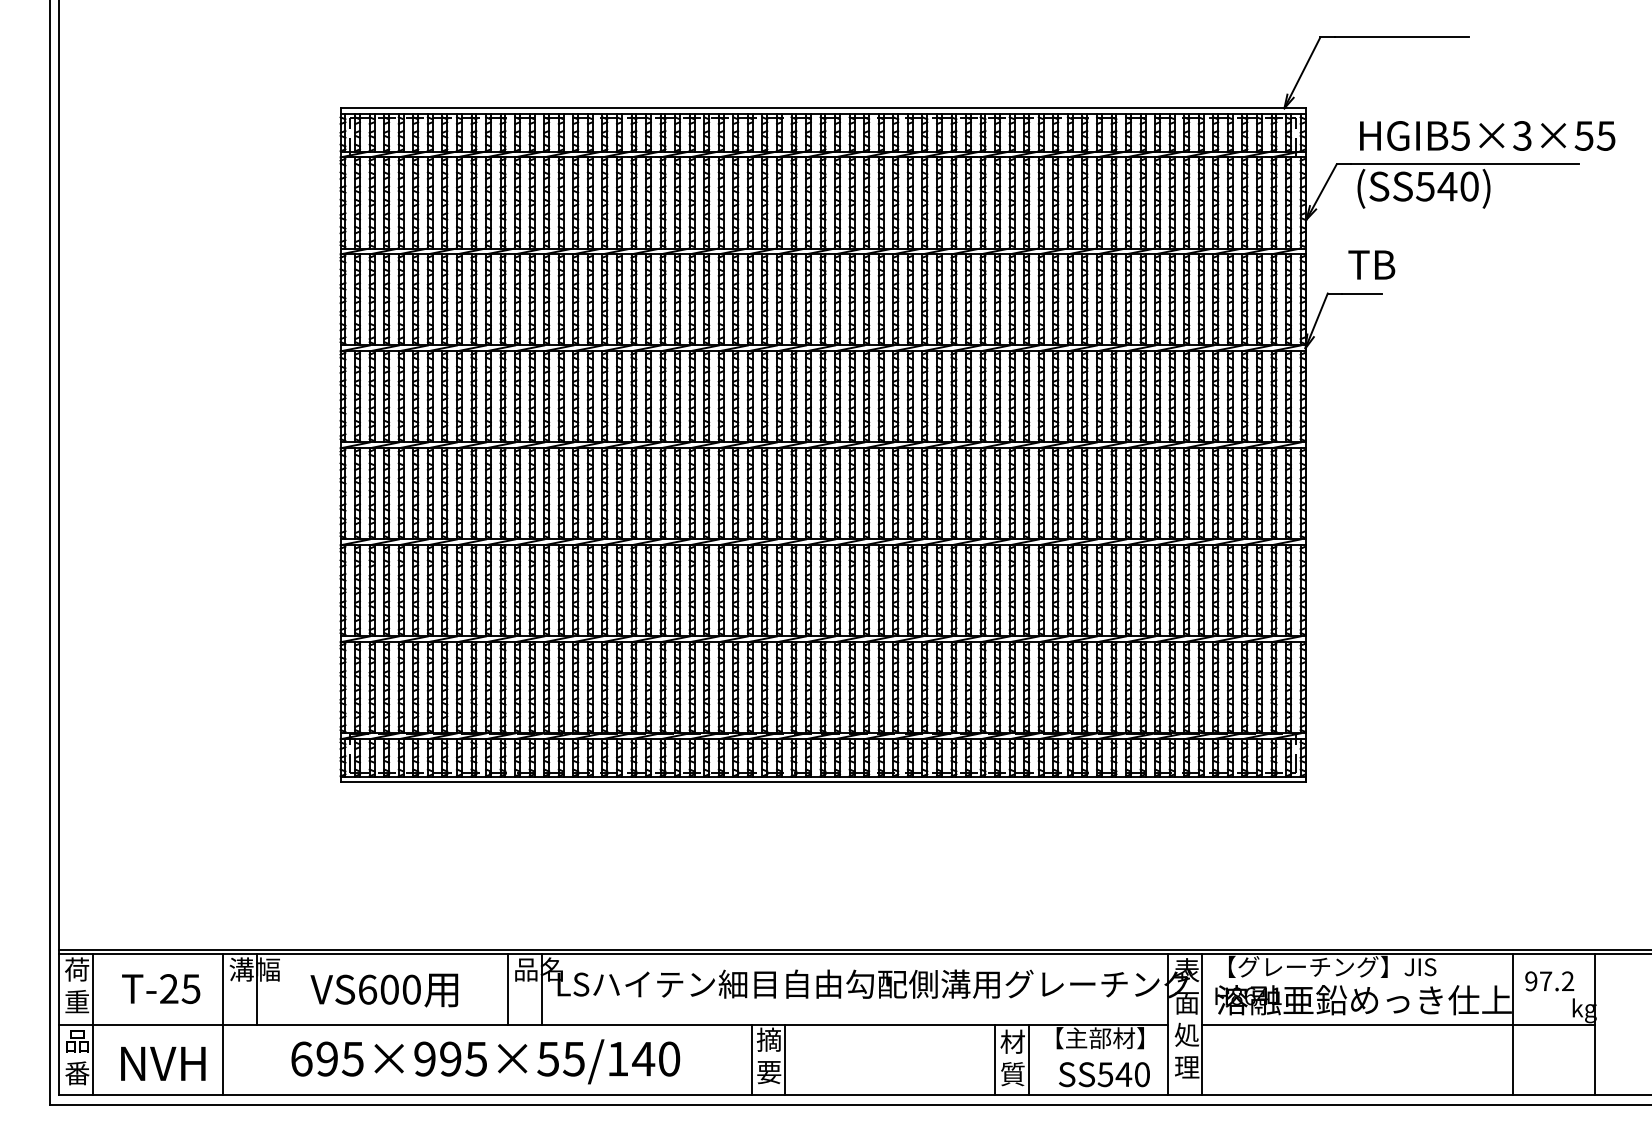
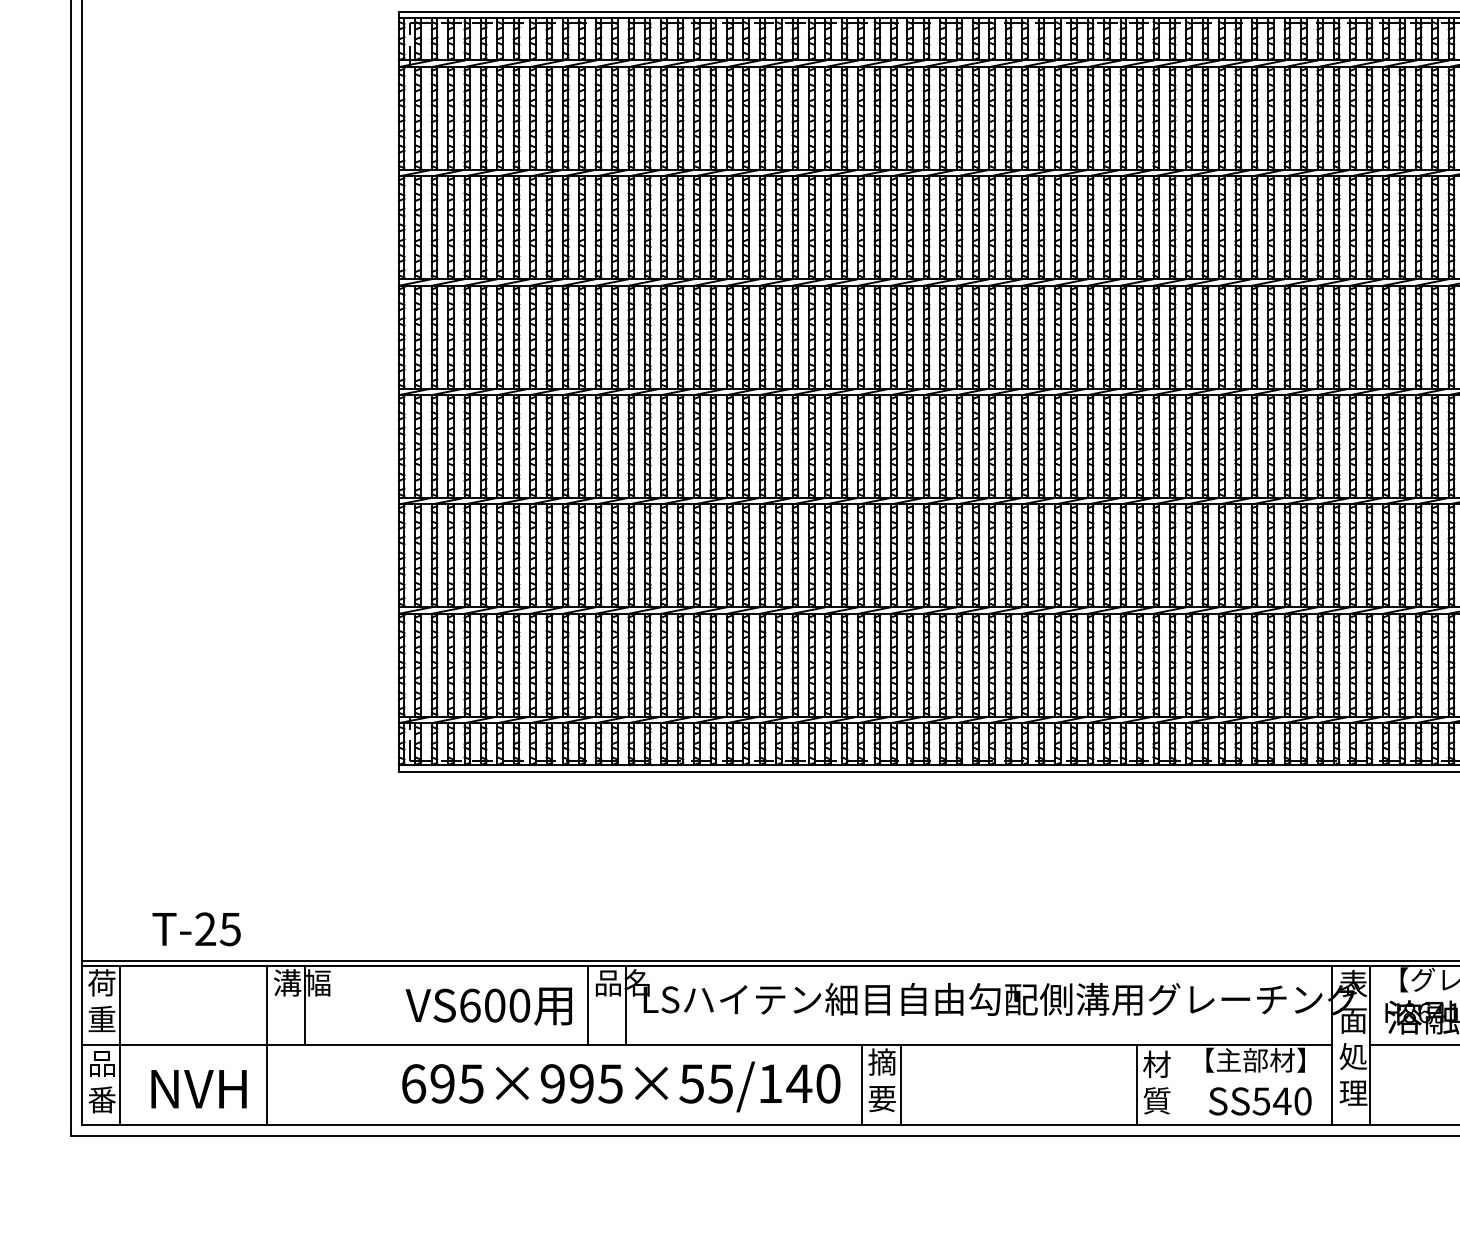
text: (161, 988) -> (197, 928), moved
text: (384, 990) -> (489, 1006), moved
line: (1028, 1059) -> (1174, 1084), removed
text: (485, 1061) -> (621, 1086), moved

